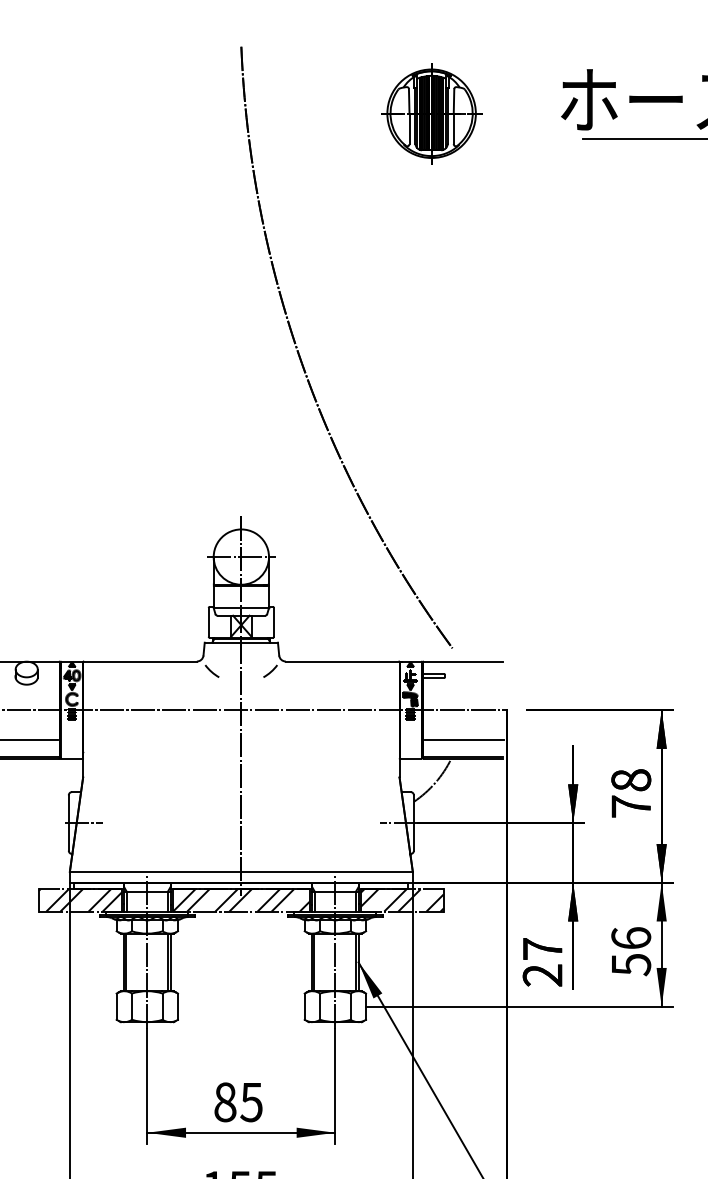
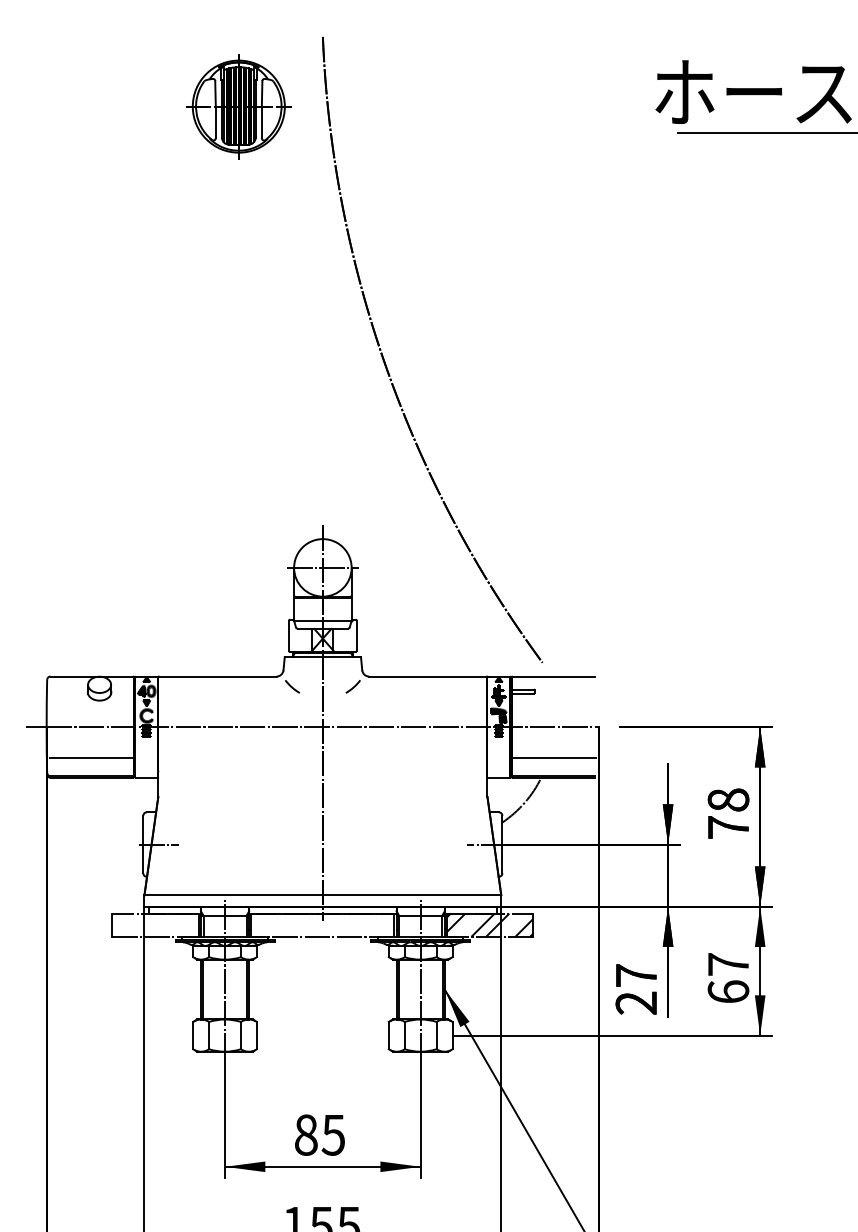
part: (431, 113) -> (238, 106), moved
hatch: (80, 899) -> (155, 924), removed
hatch: (240, 899) -> (322, 924), removed
text: (631, 950) -> (728, 977), 56 -> 67

